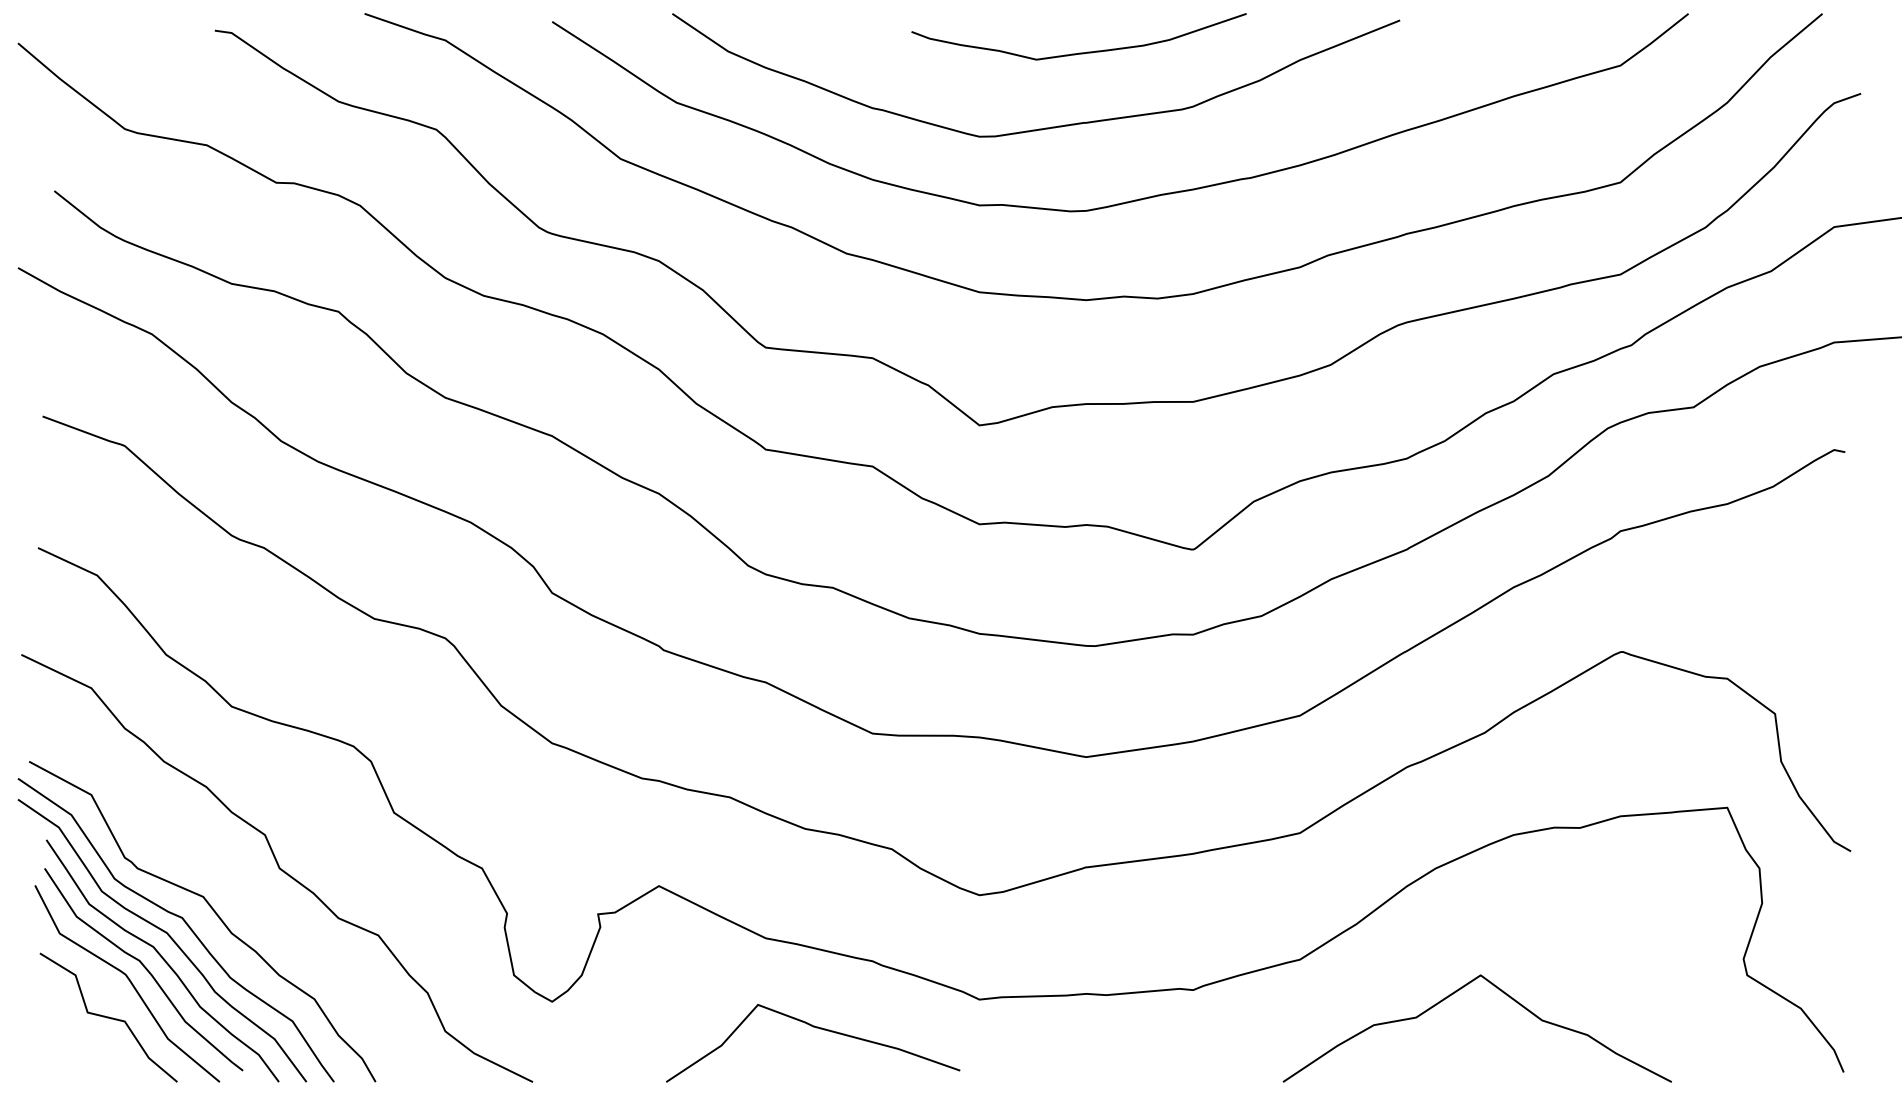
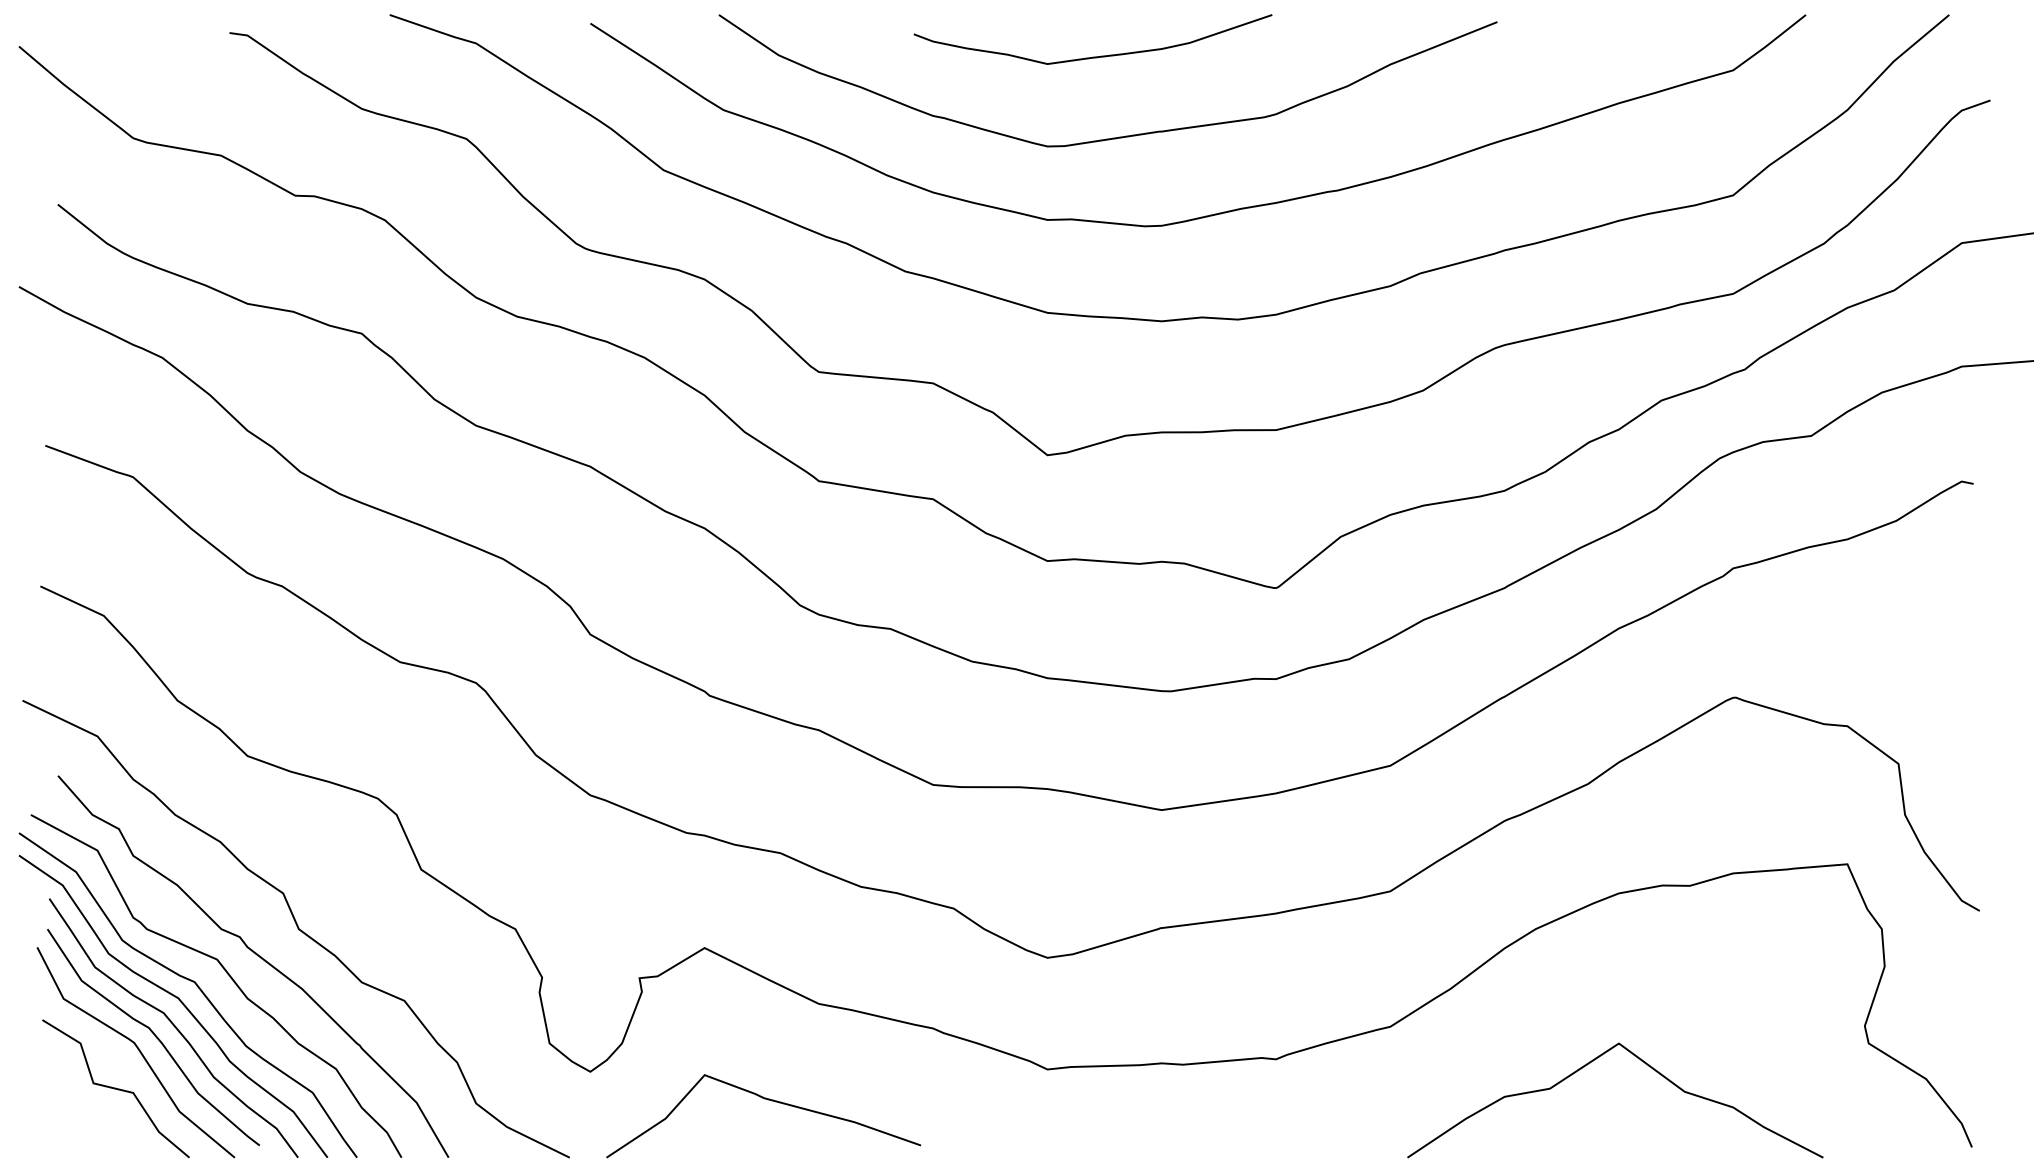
curve: (1079, 52) -> (1093, 56), moved
curve: (244, 896) -> (261, 959), added
curve: (1453, 994) -> (1589, 1064), moved
curve: (816, 1028) -> (767, 1100), moved

